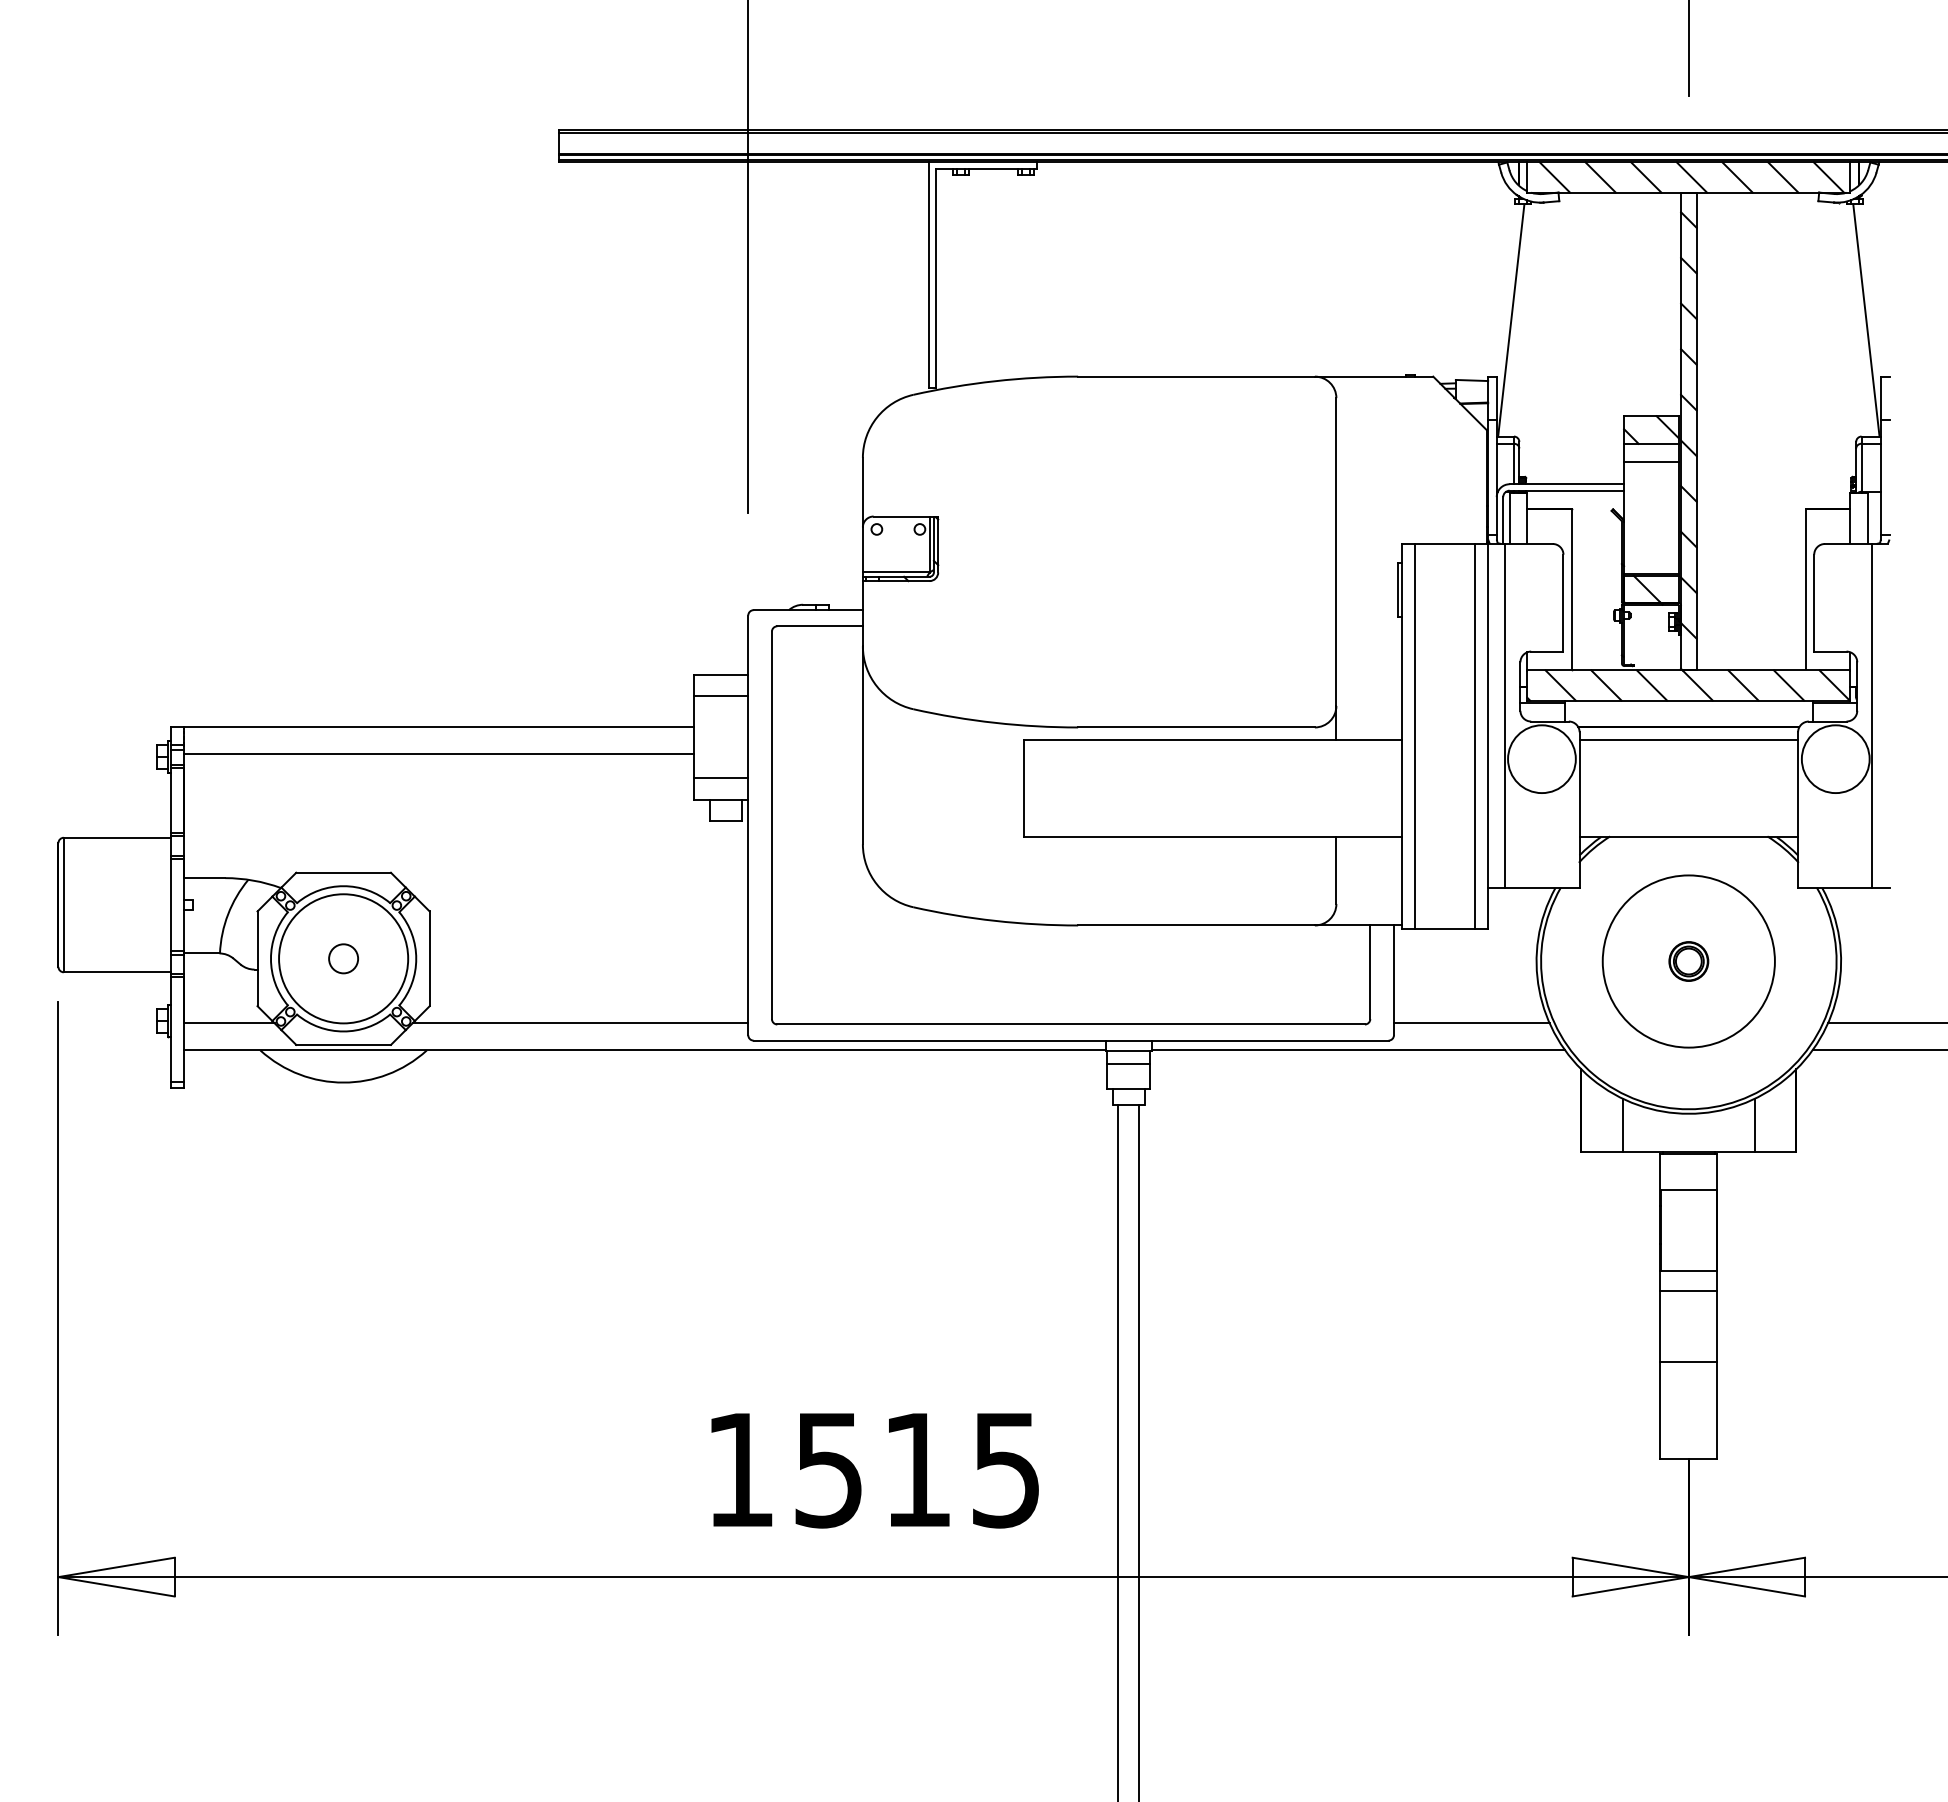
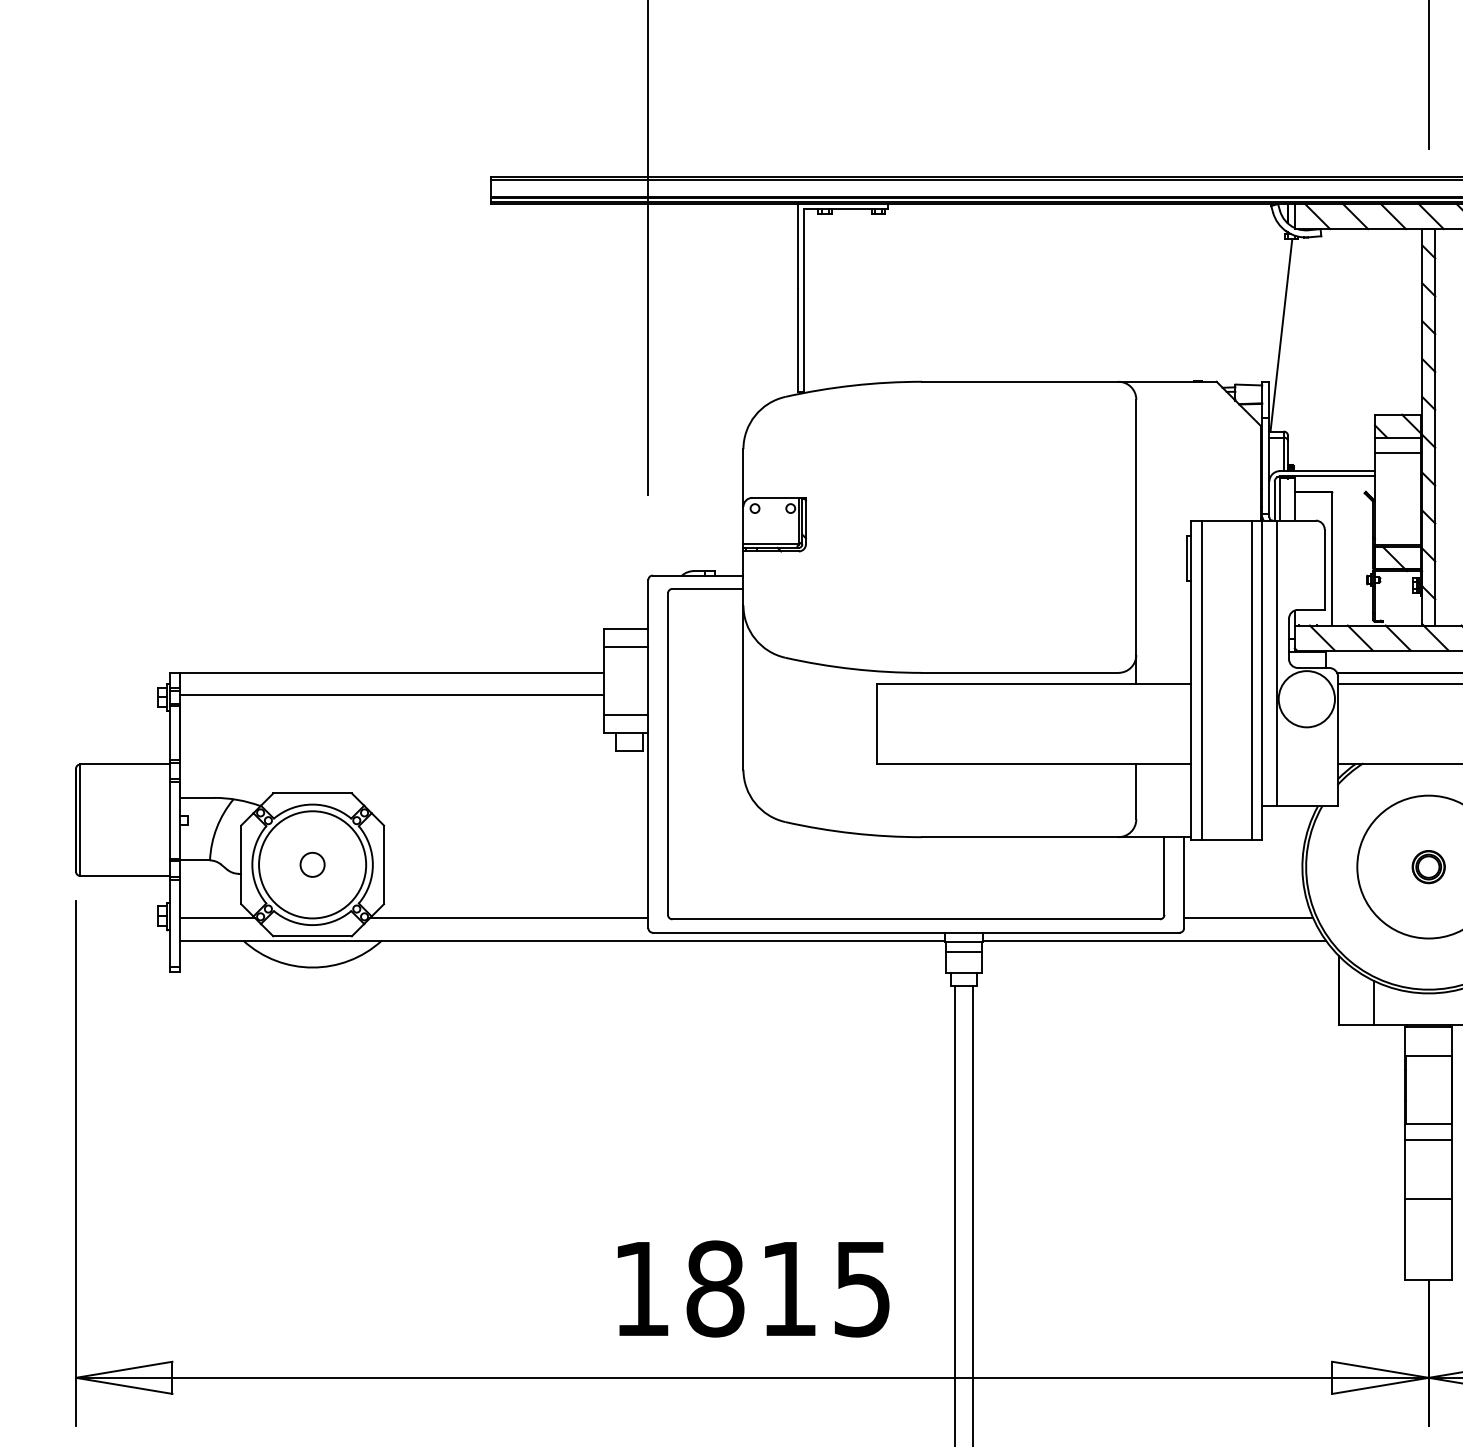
text: (829, 1469) -> (715, 1288), 1515 -> 1815

